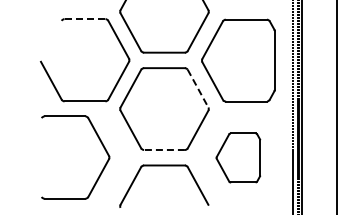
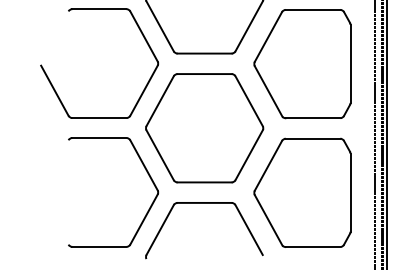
line: (85, 19) -> (100, 9), dashed -> solid
line: (198, 88) -> (249, 101), dashed -> solid
part: (101, 144) -> (147, 175), moved
line: (163, 150) -> (203, 183), dashed -> solid
part: (238, 157) -> (302, 192), size x1.67

